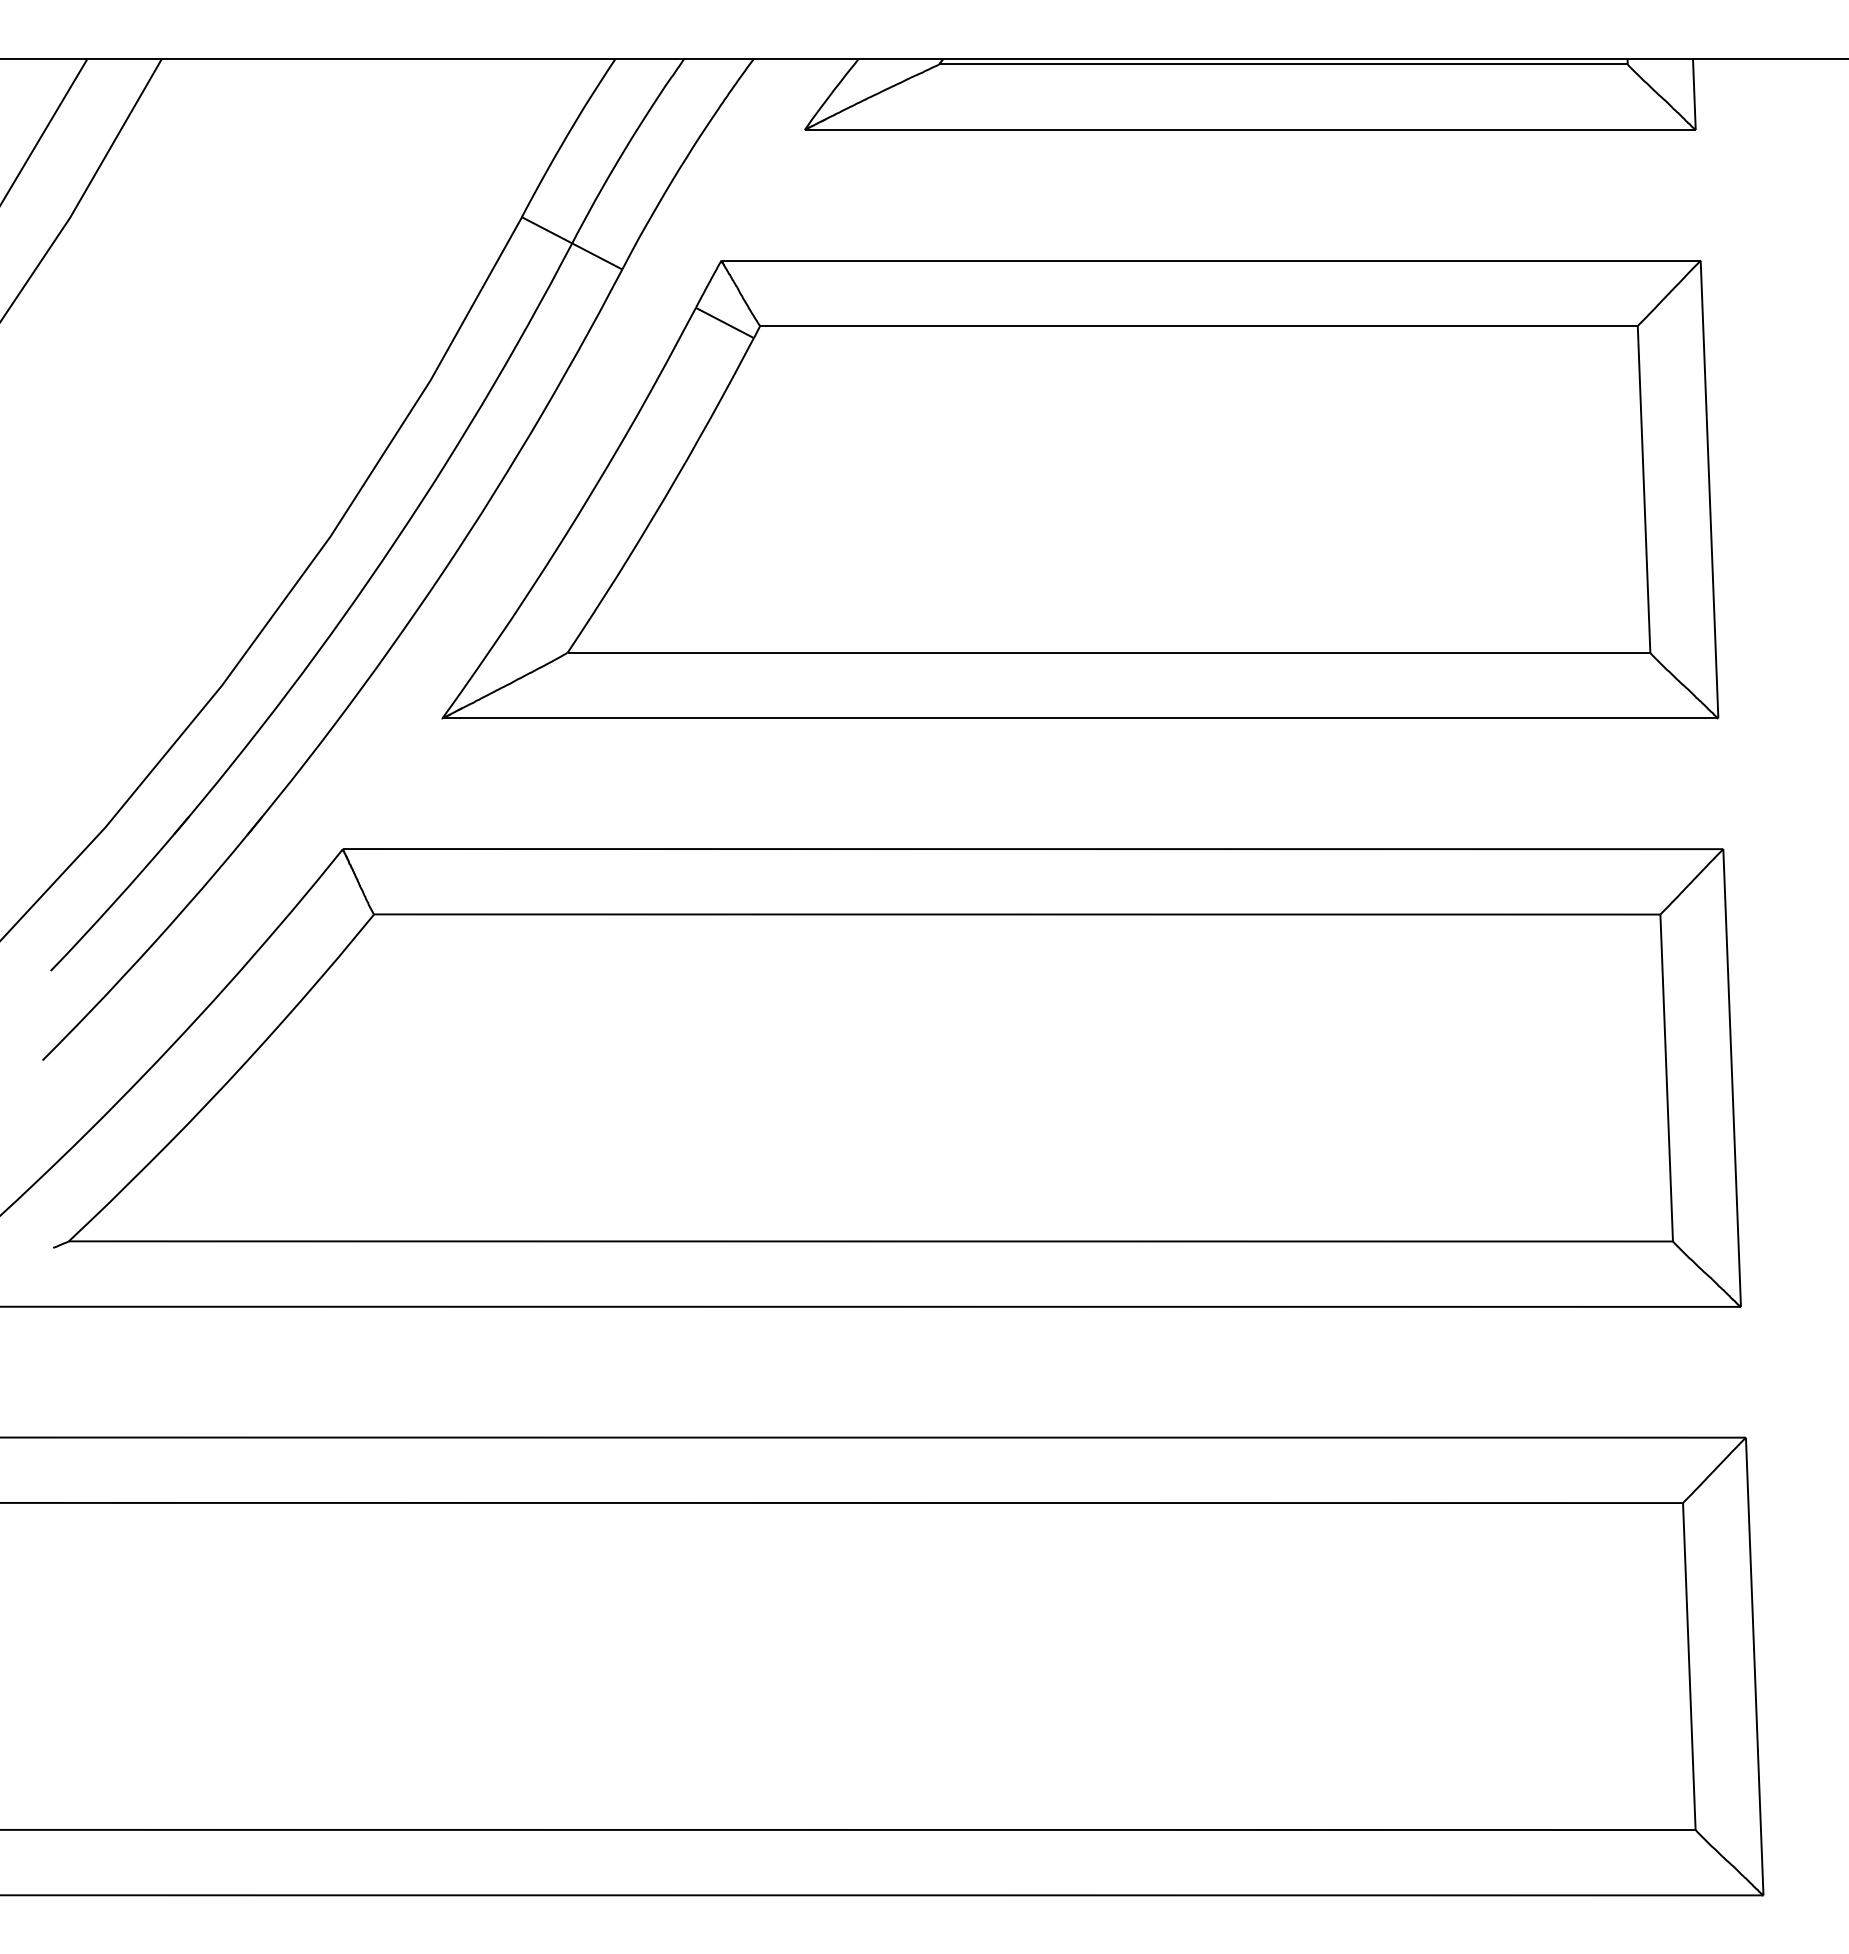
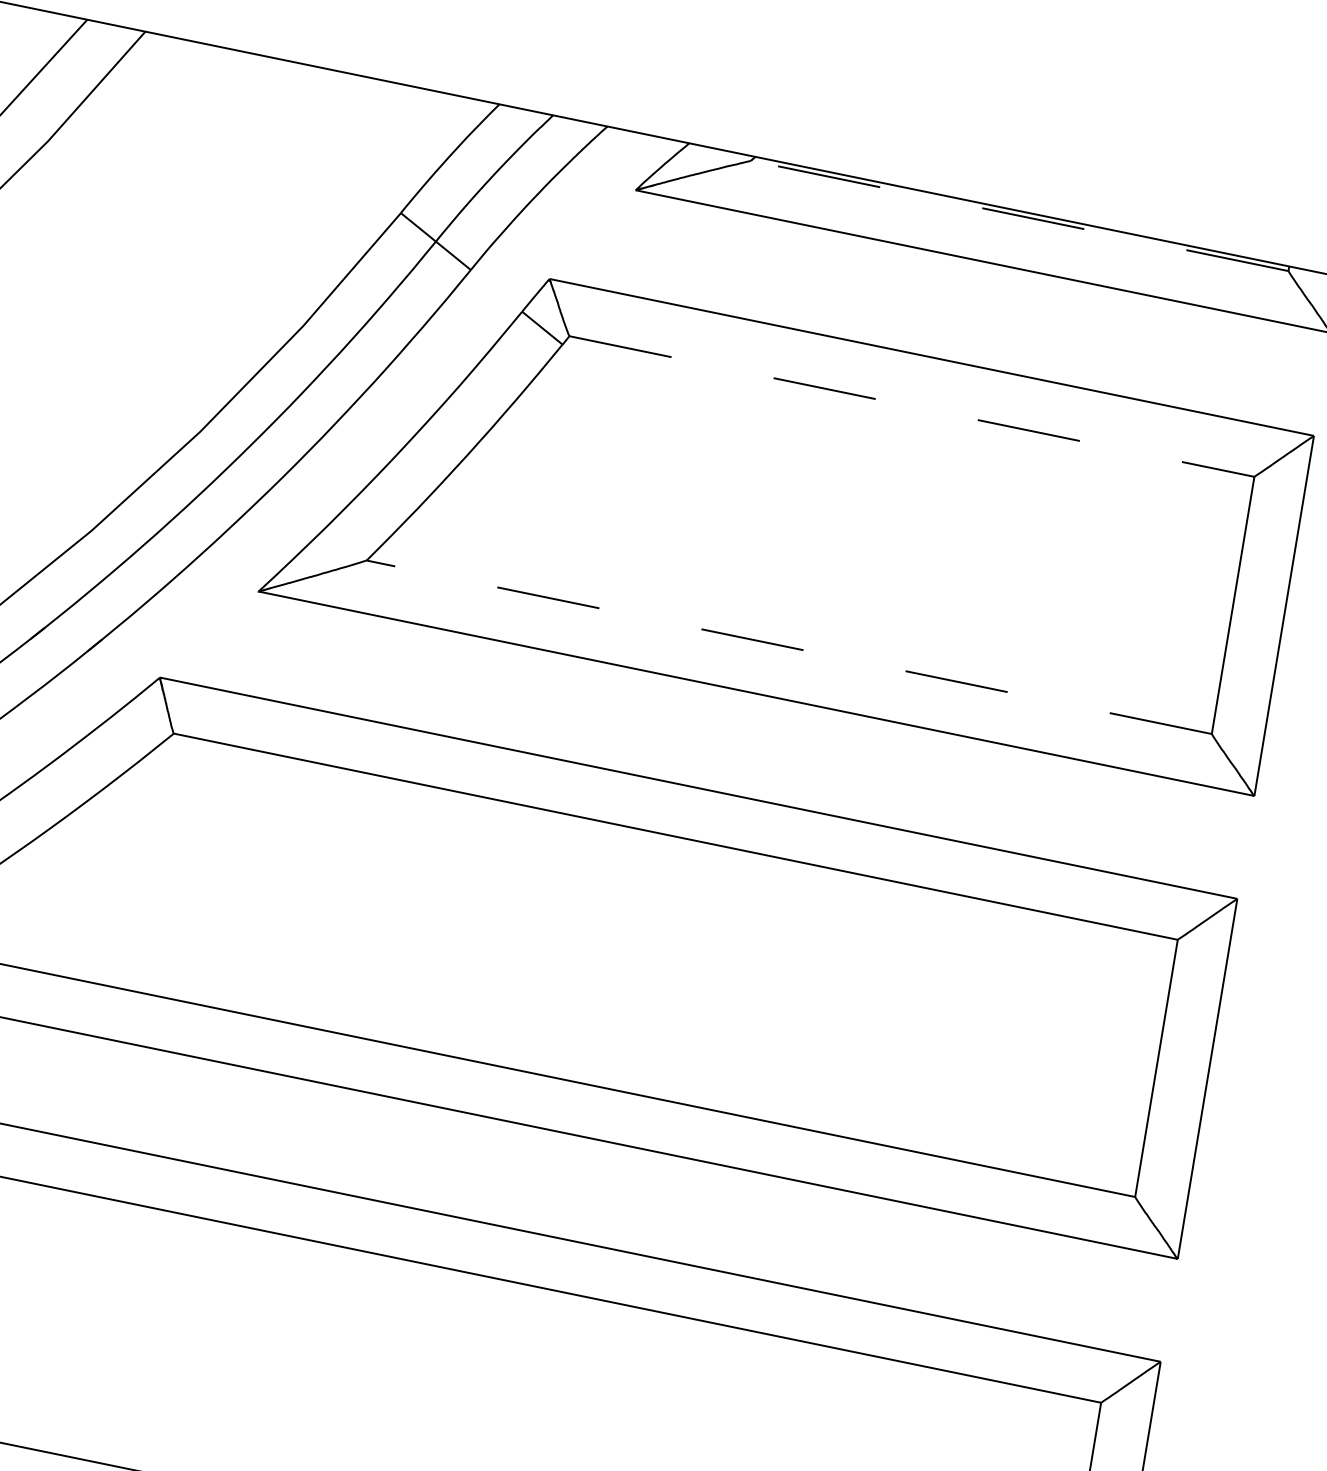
line: (1282, 64) -> (1019, 215), solid -> dashed
line: (1199, 326) -> (912, 406), solid -> dashed
line: (1108, 653) -> (788, 647), solid -> dashed

